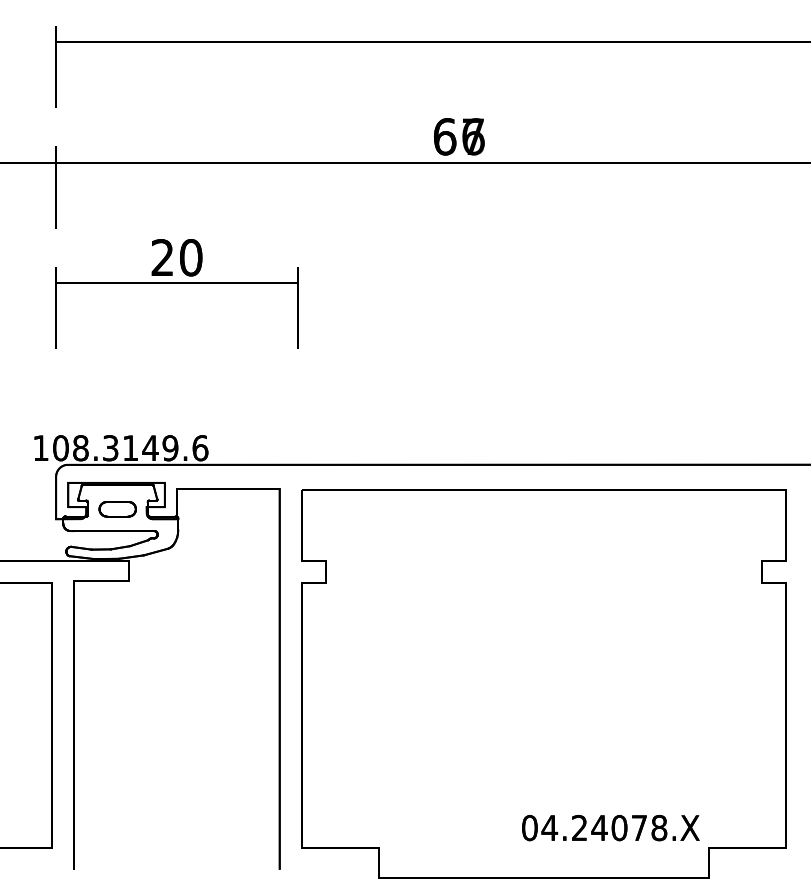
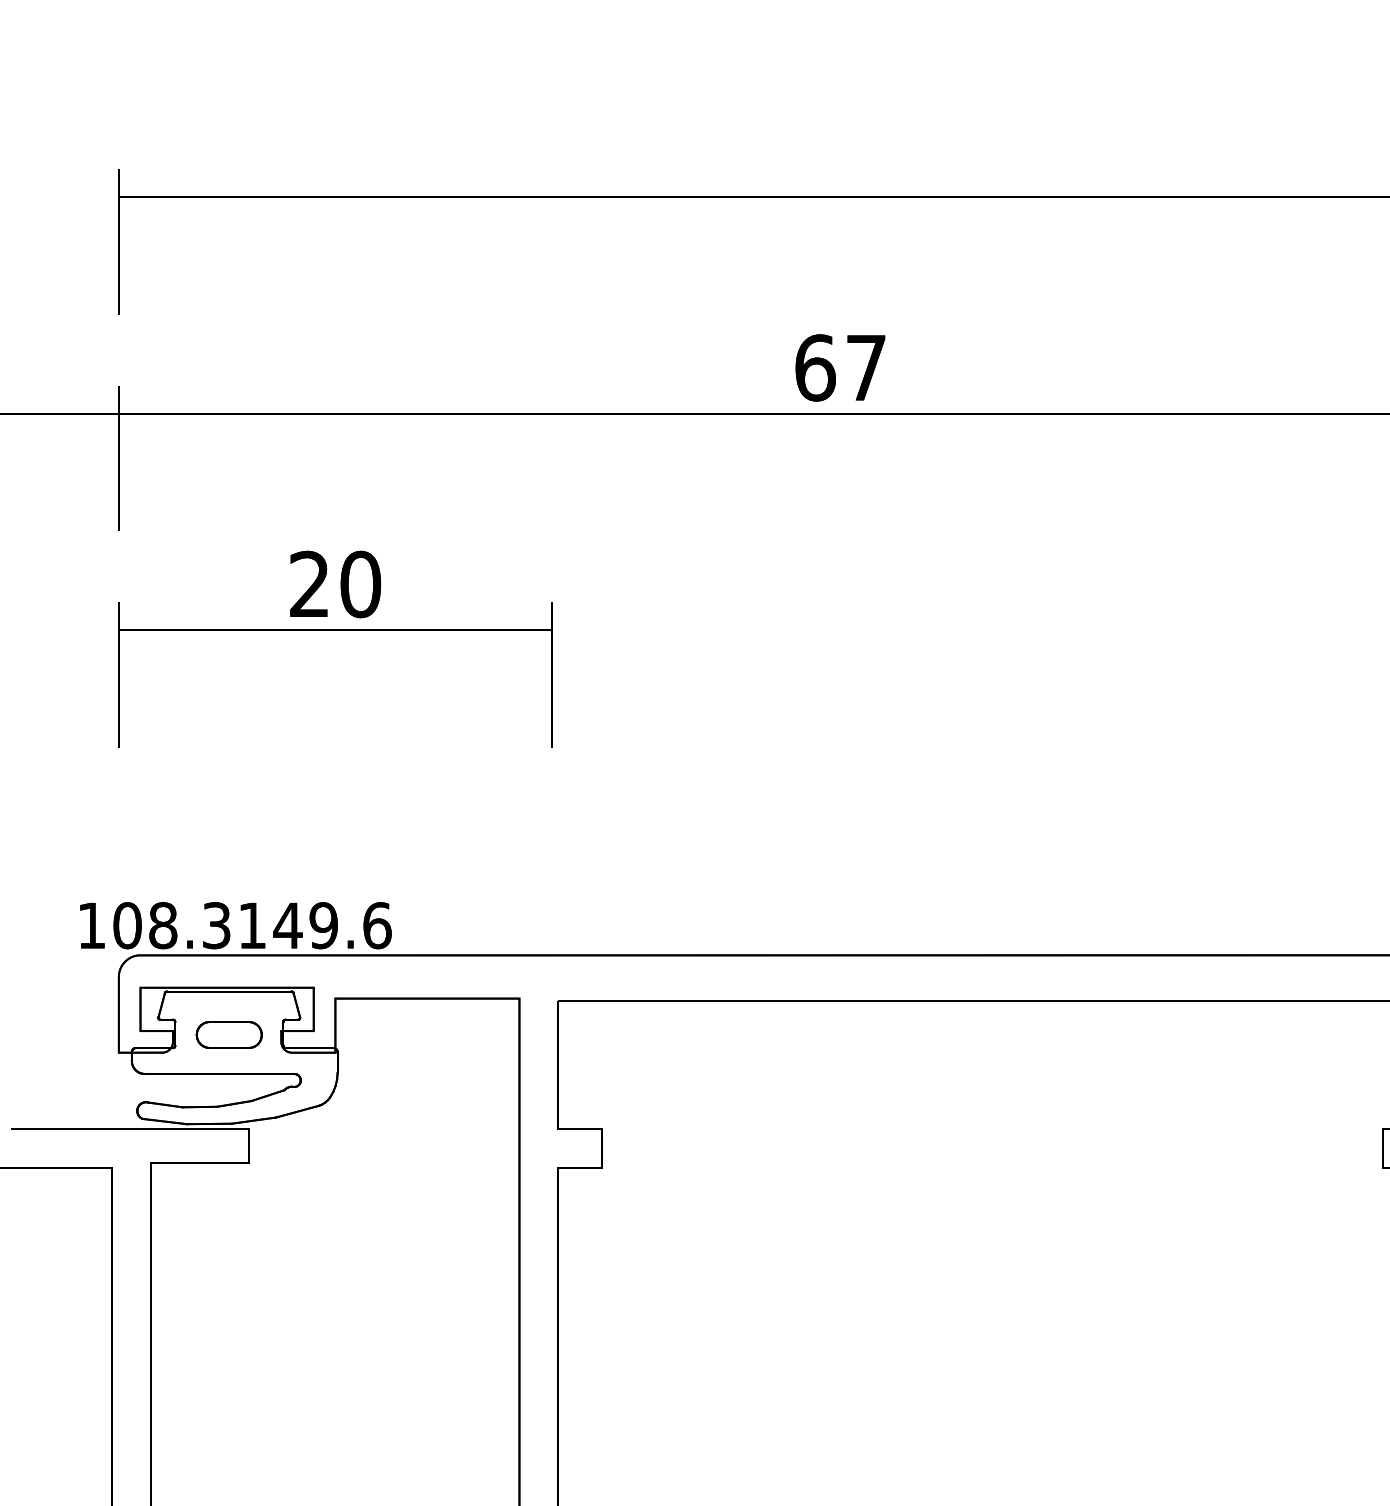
text: (473, 136) -> (866, 367), 66 -> 67

